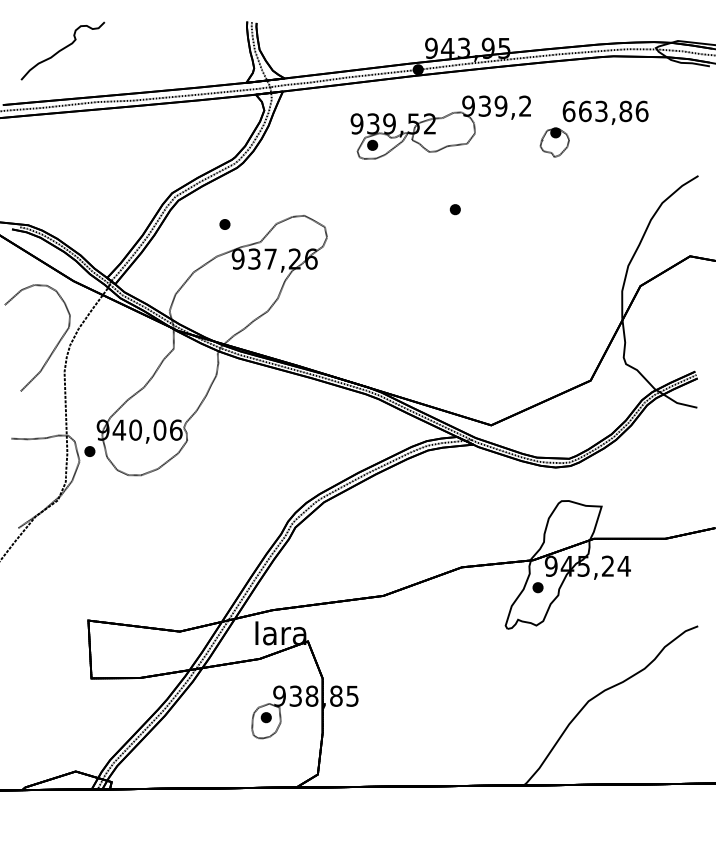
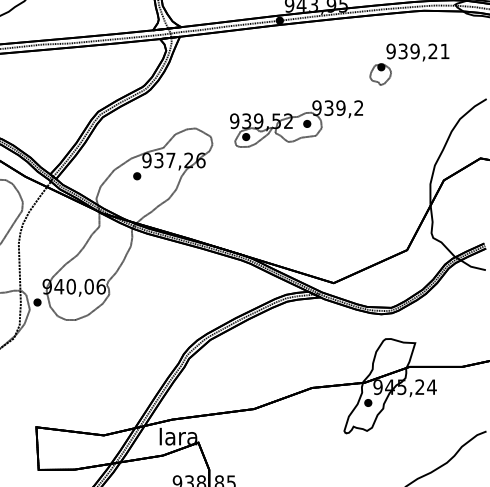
text: (605, 111) -> (418, 51), 663,86 -> 939,21
part: (440, 127) -> (296, 123), moved
part: (224, 224) -> (136, 176), moved

